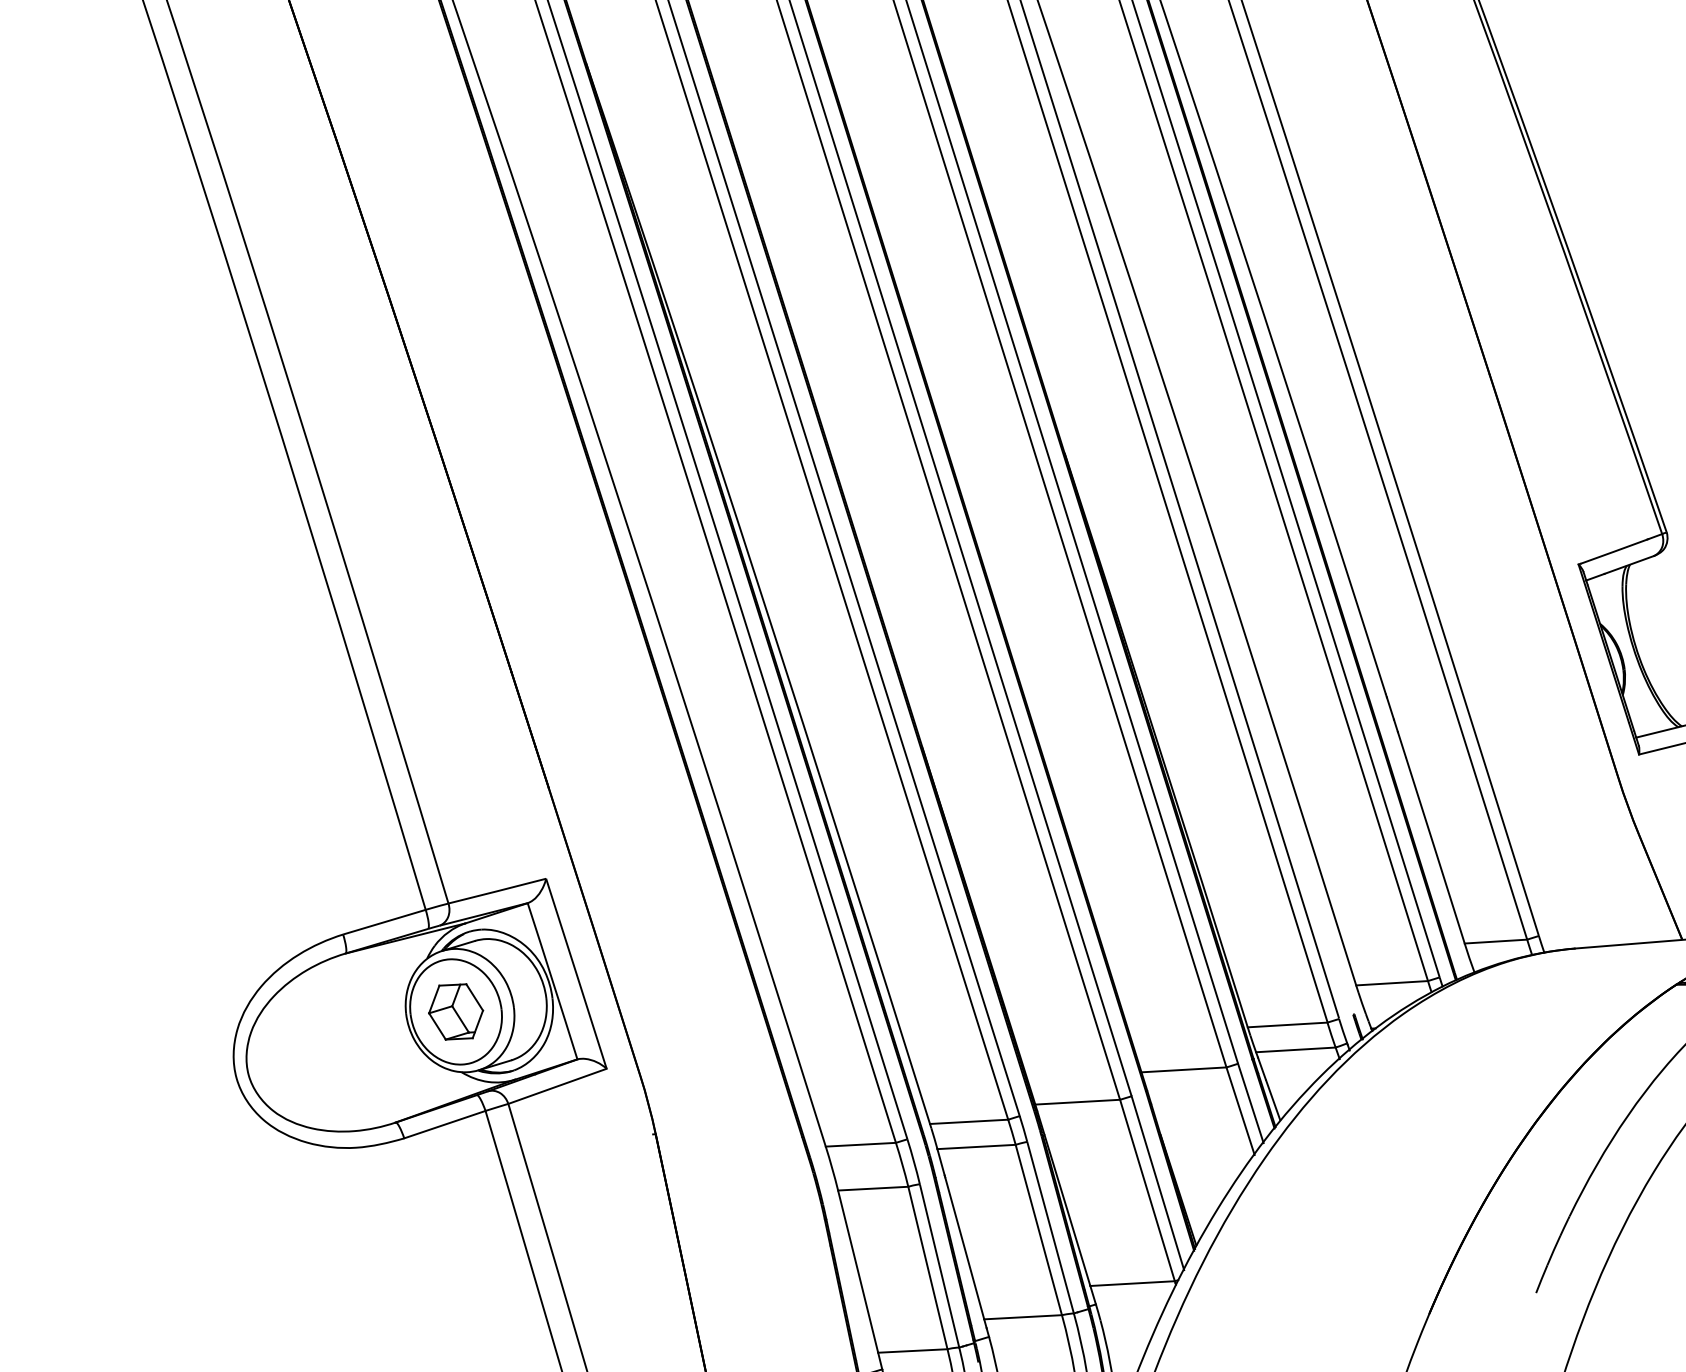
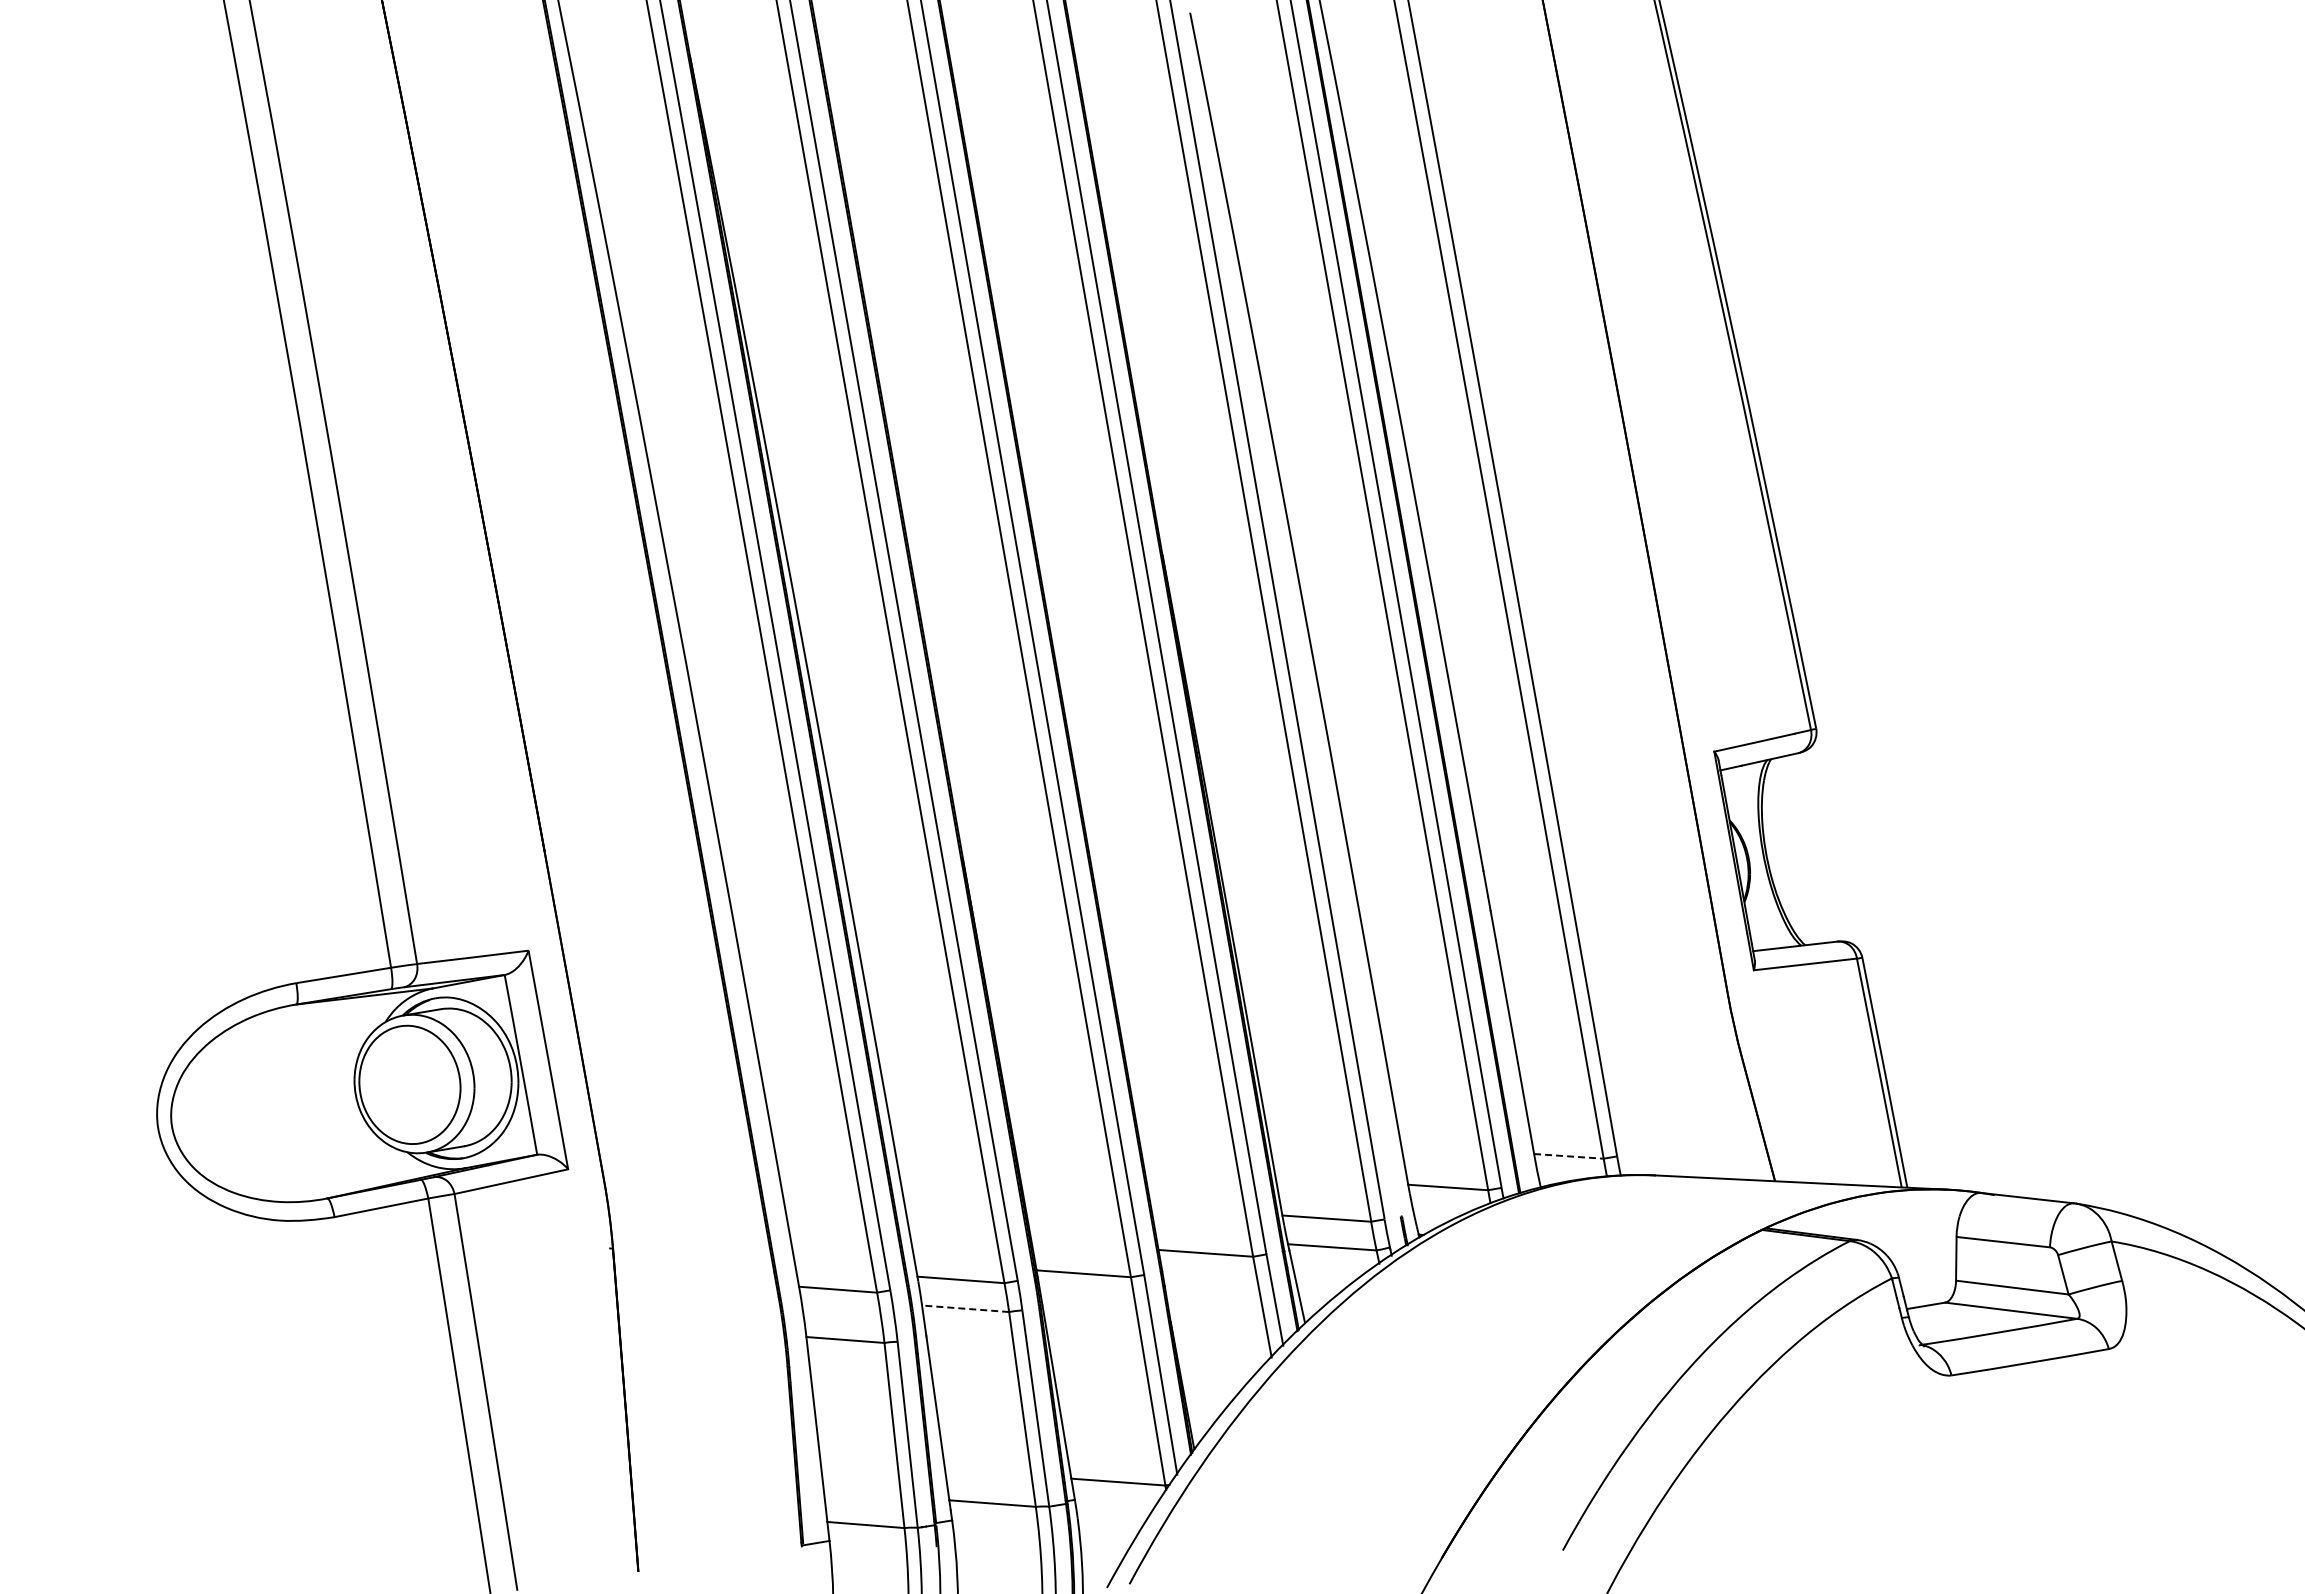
line: (1495, 941) -> (1568, 1156), solid -> dashed
part: (455, 1011) -> (409, 1084), removed
line: (976, 1146) -> (965, 1308), solid -> dashed

